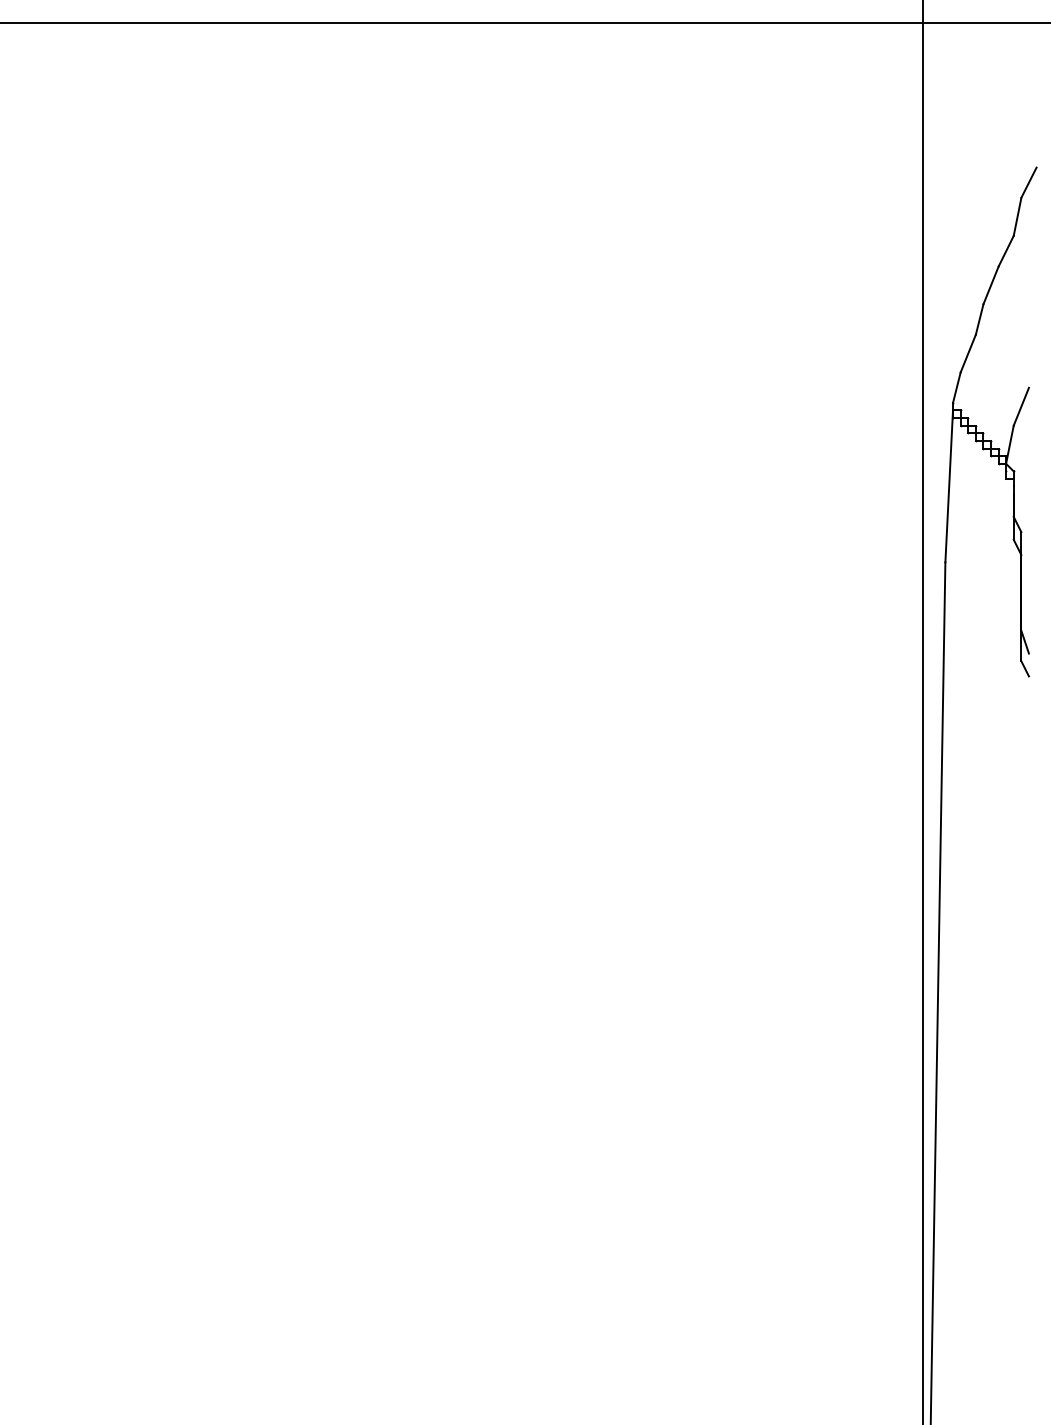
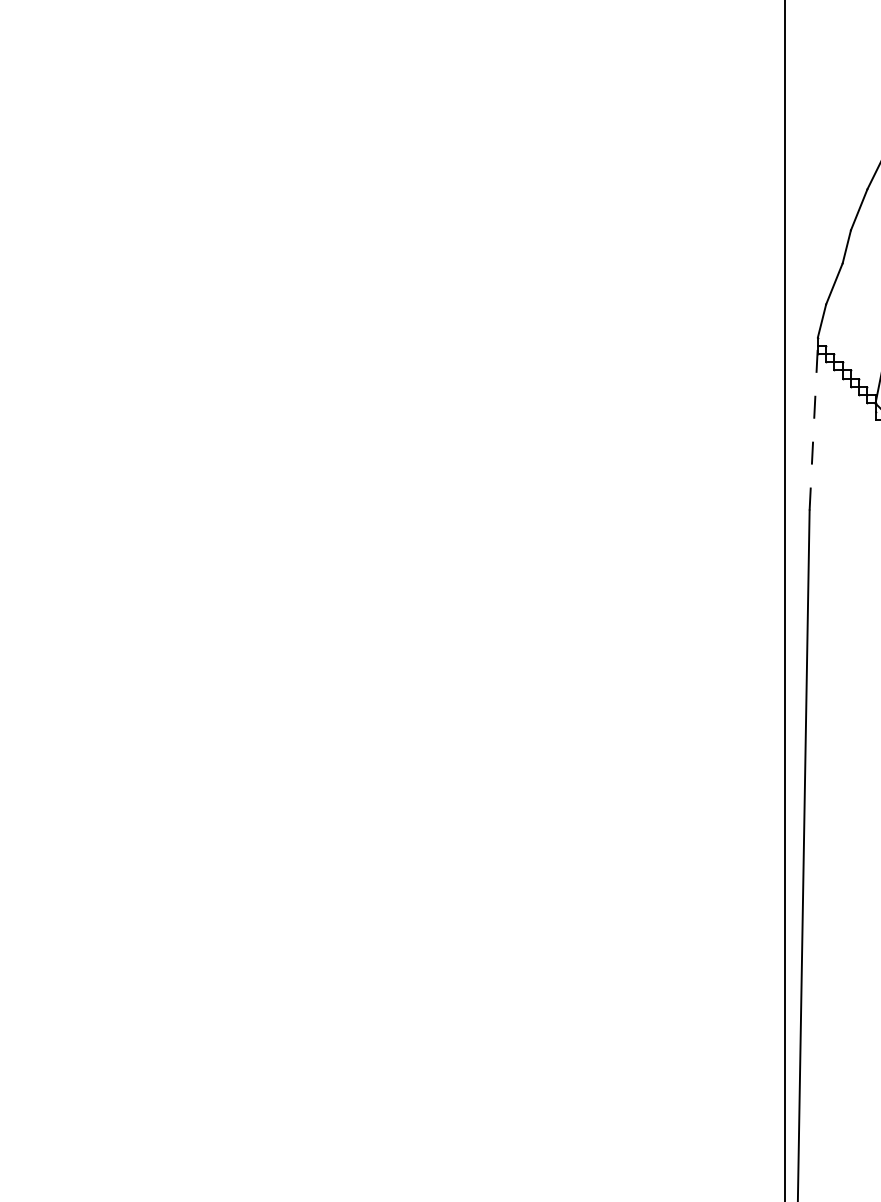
line: (949, 485) -> (814, 427), solid -> dashed

